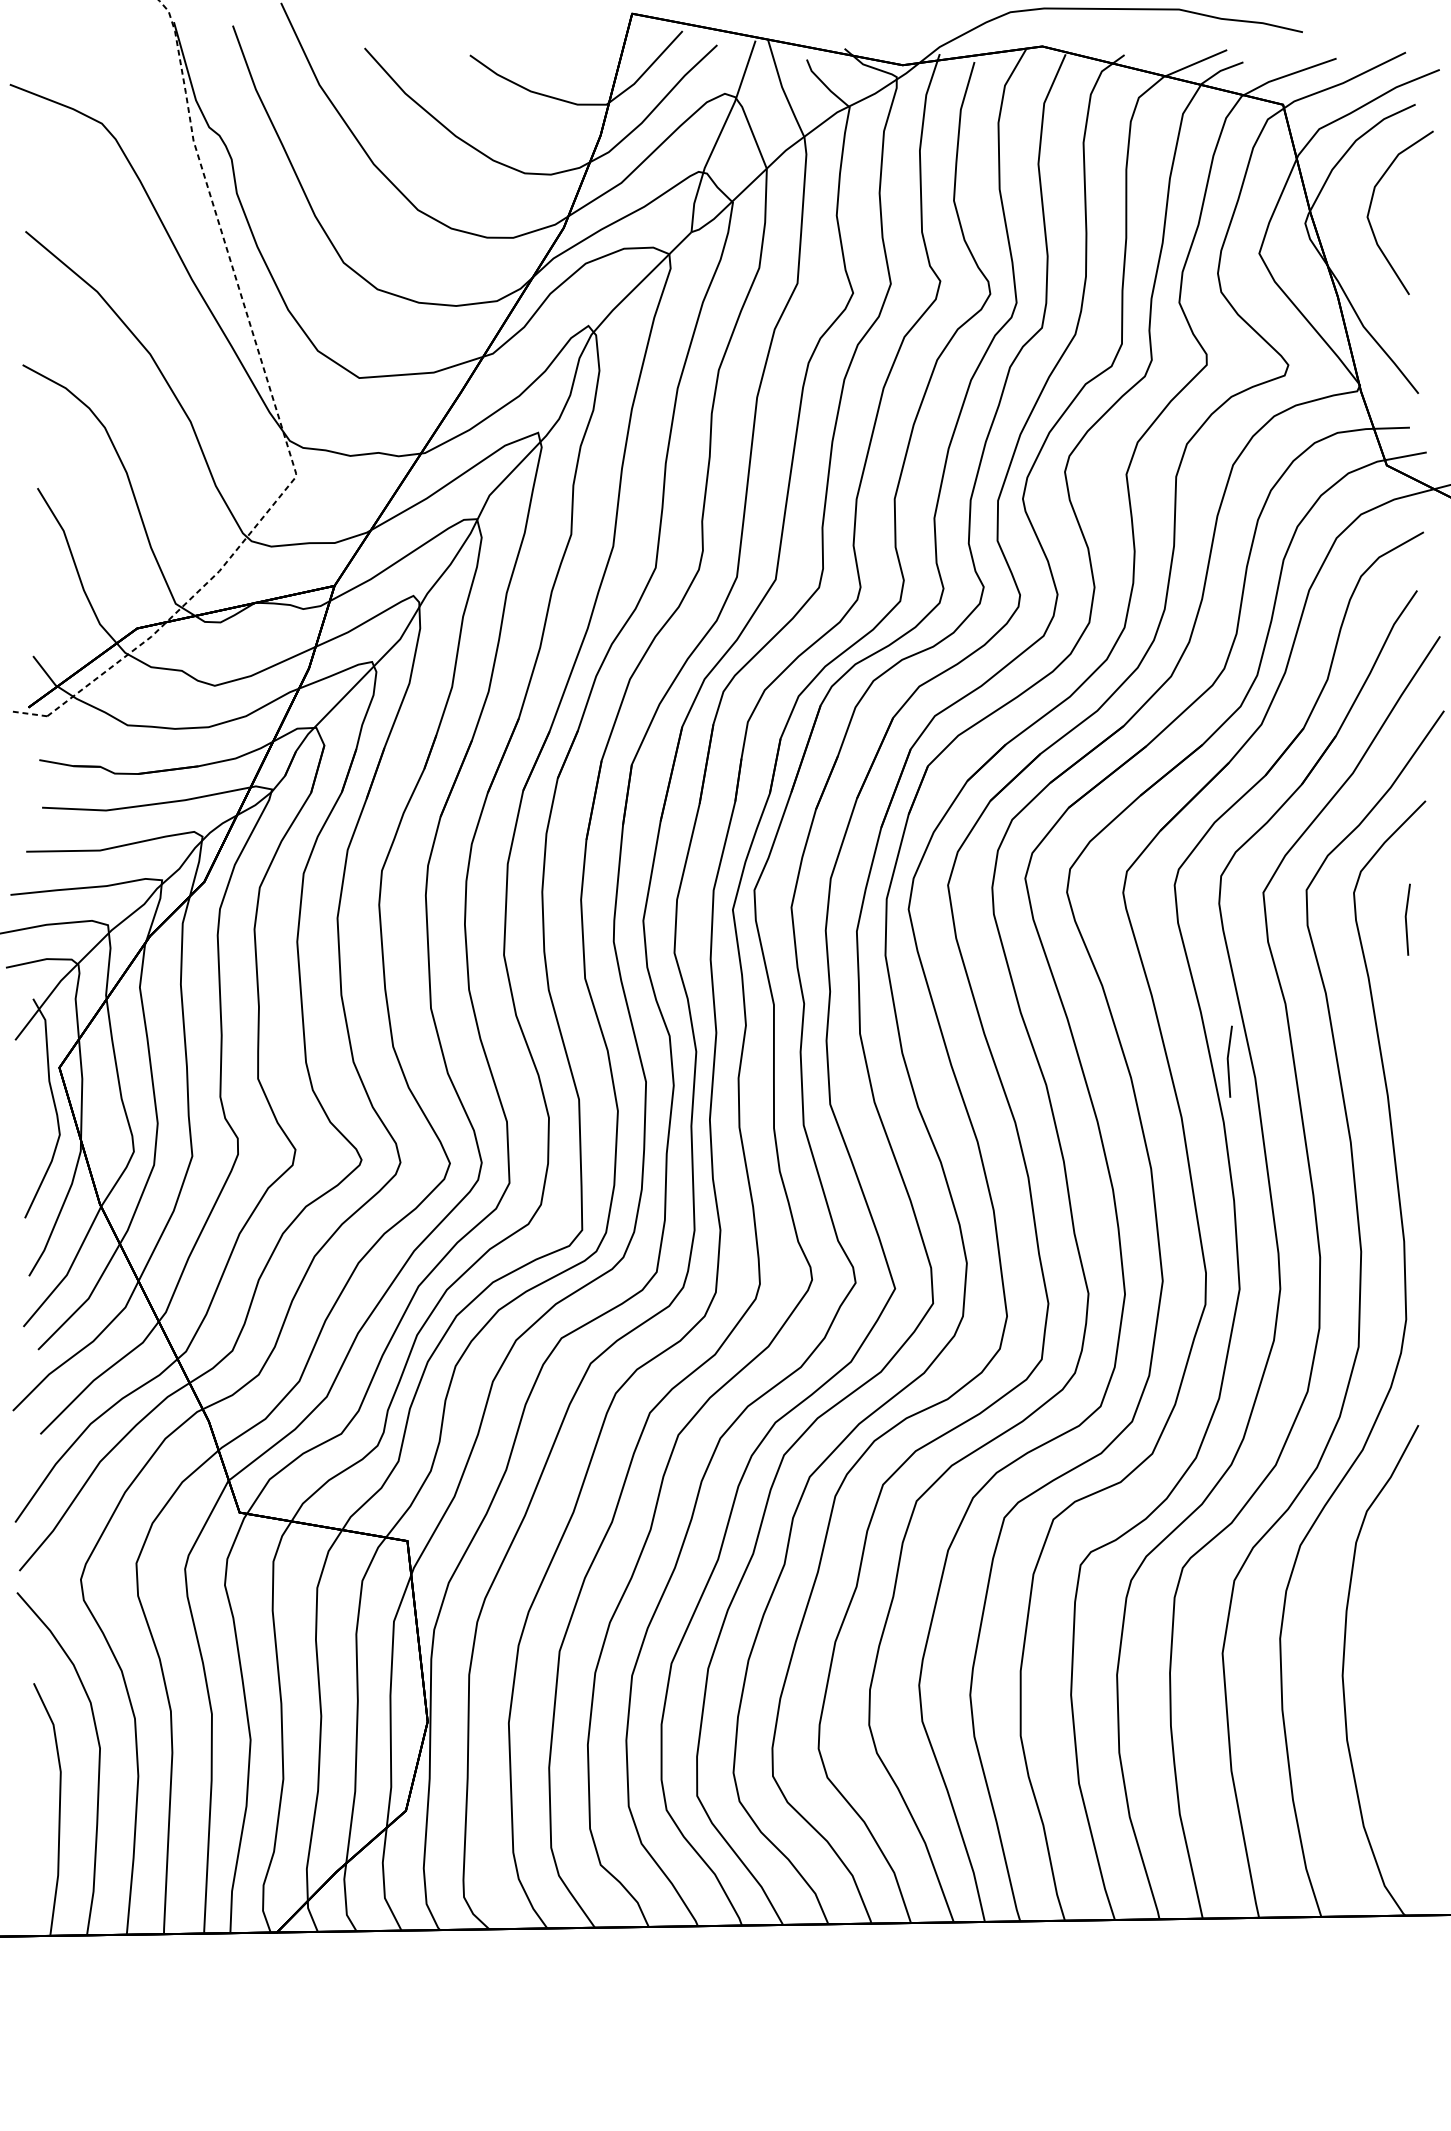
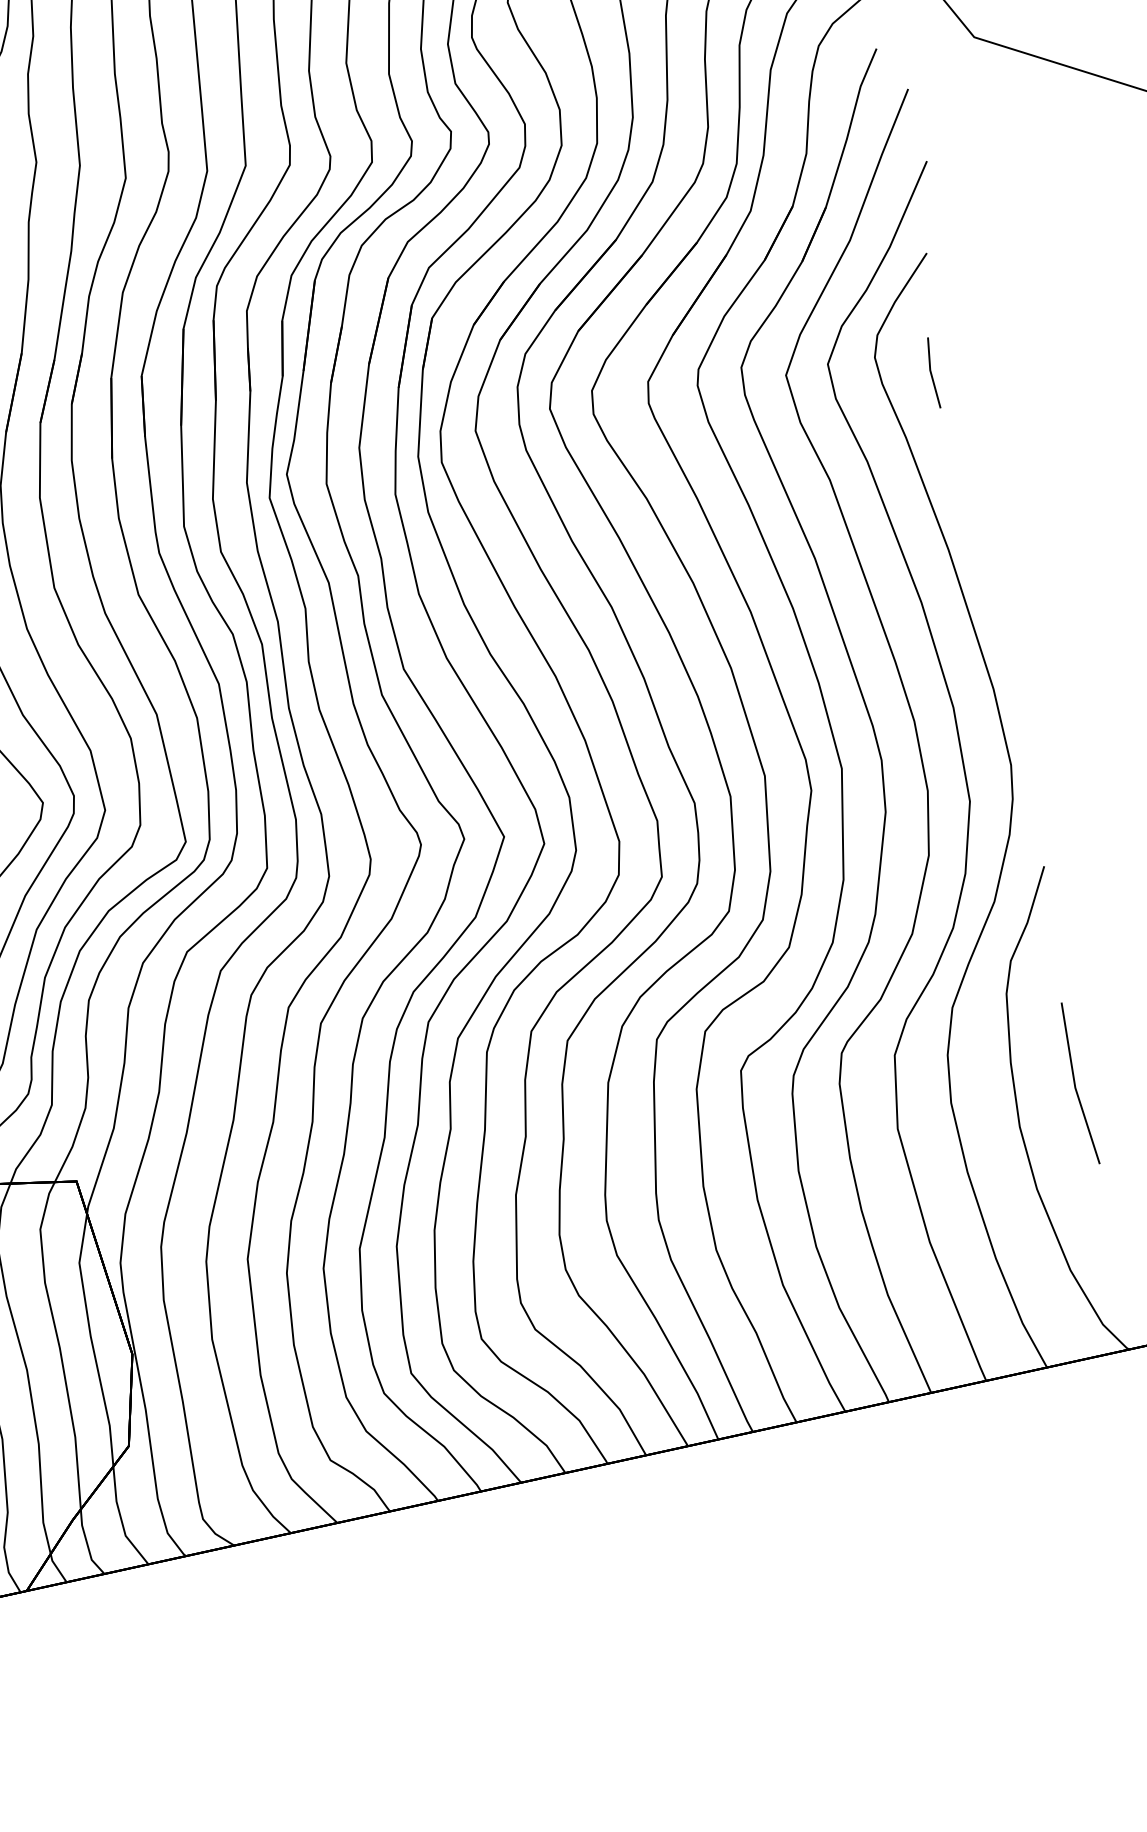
line: (1228, 1061) -> (785, 547), removed
line: (1405, 1645) -> (1075, 1084), added

